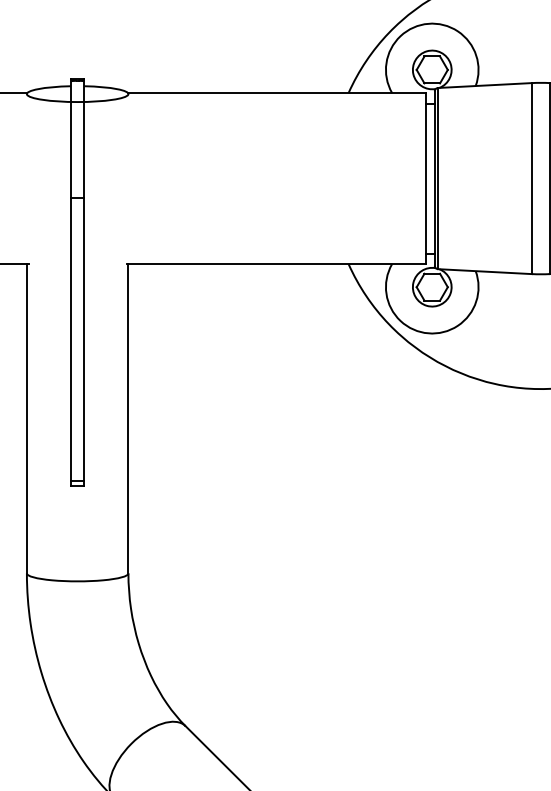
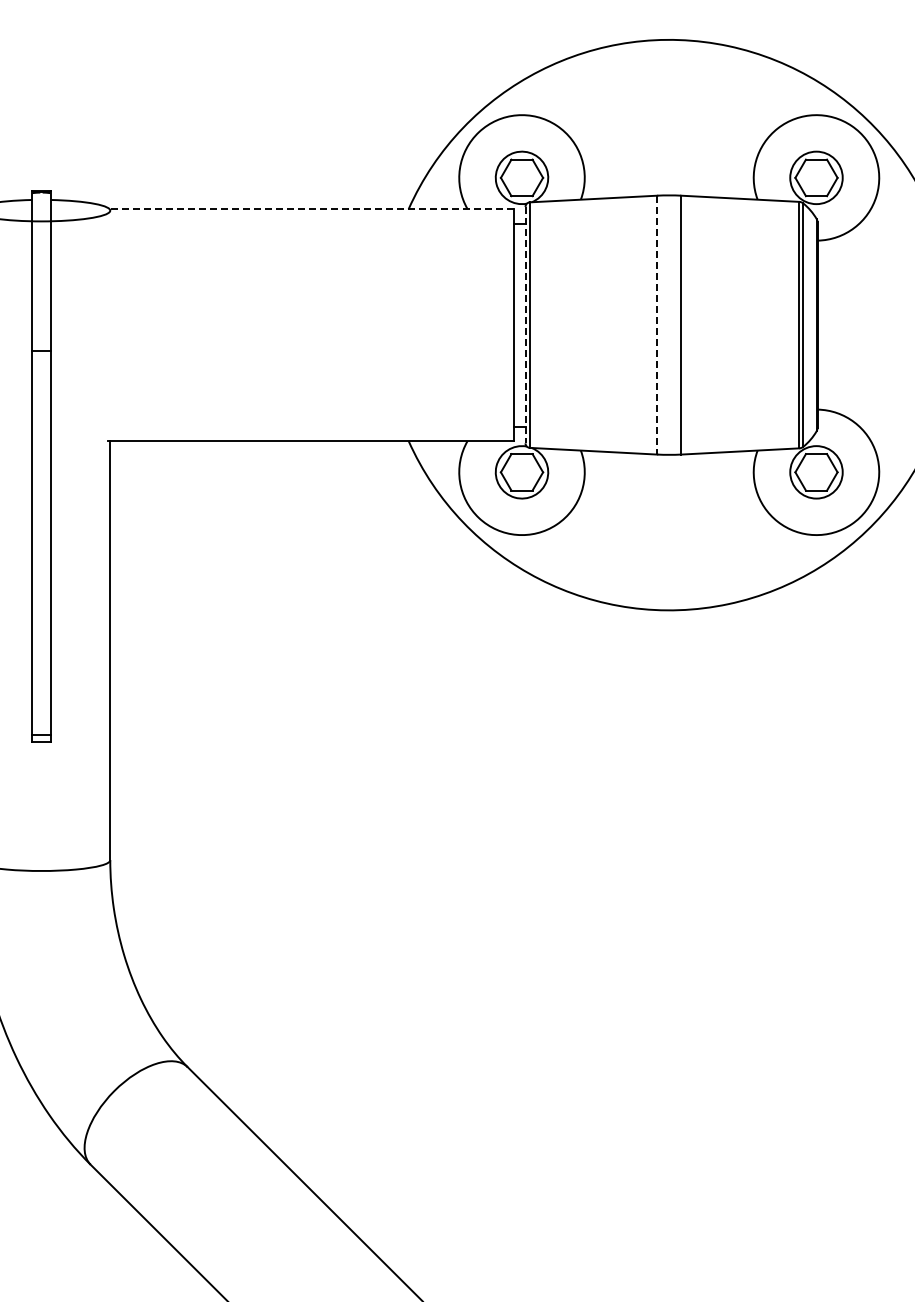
line: (276, 93) -> (311, 209), solid -> dashed
line: (434, 178) -> (525, 325), solid -> dashed
line: (532, 178) -> (657, 325), solid -> dashed

